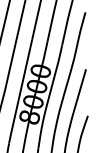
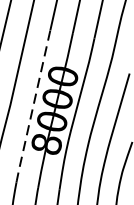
line: (20, 93) -> (33, 109), solid -> dashed

